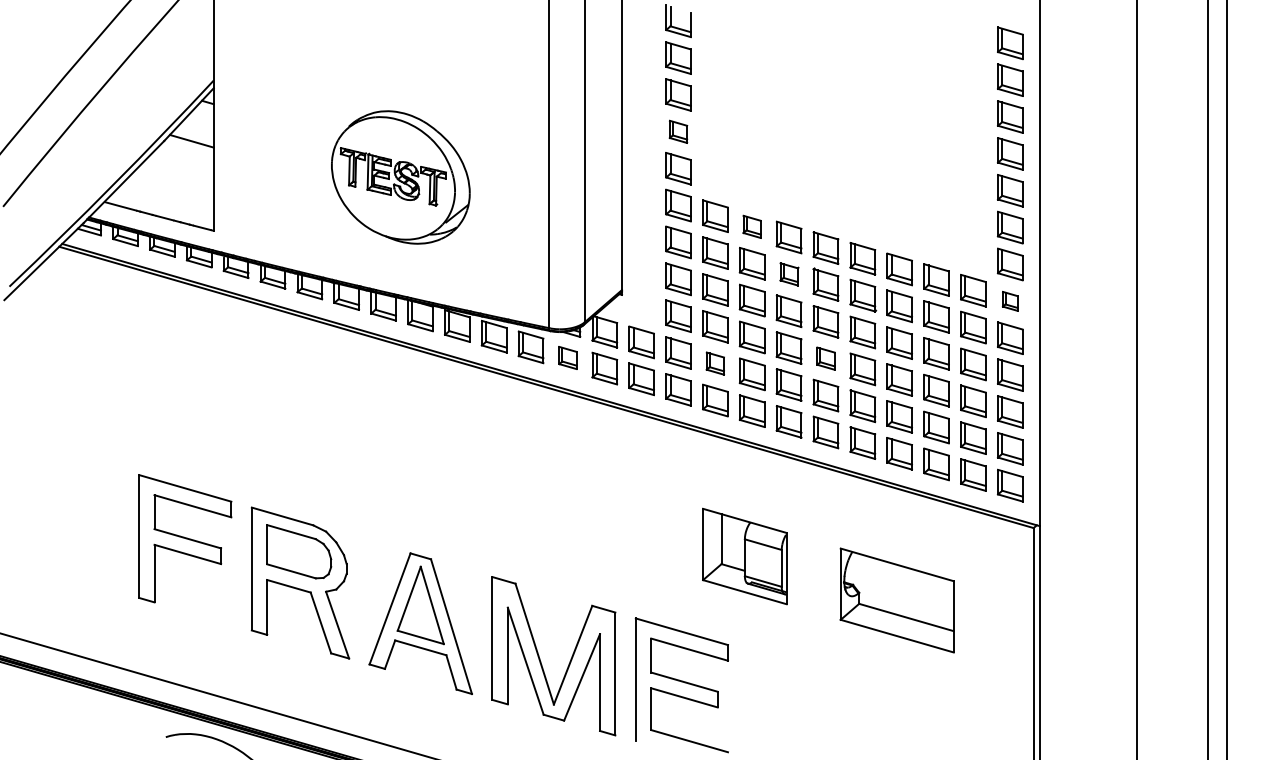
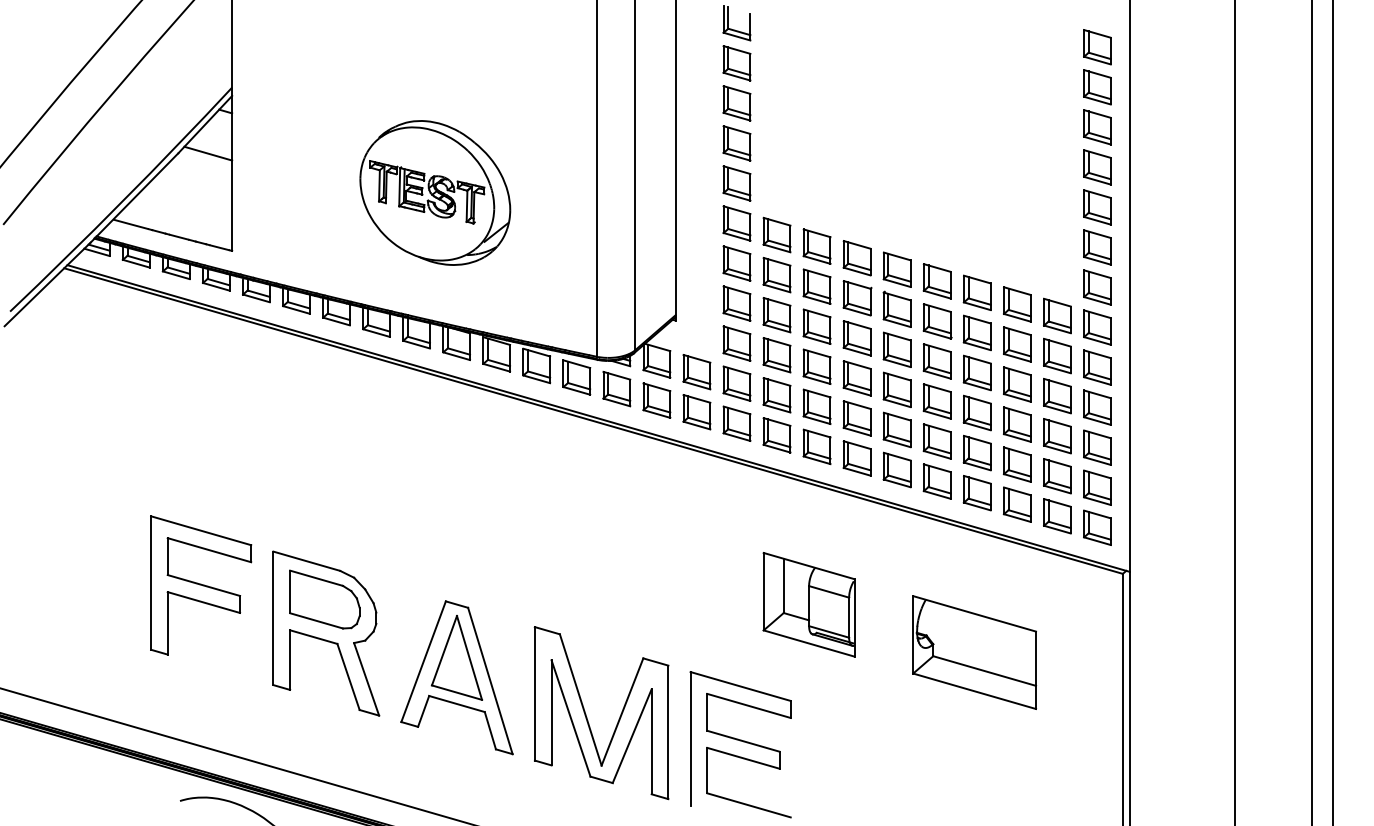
part: (678, 131) -> (736, 143), size x1.43
part: (751, 226) -> (816, 246), size x1.43
part: (789, 274) -> (857, 298), size x1.43
part: (1010, 301) -> (1097, 327), size x1.67
part: (567, 357) -> (616, 388), size x1.43
part: (825, 358) -> (896, 389), size x1.43
part: (715, 363) -> (777, 395), size x1.43

